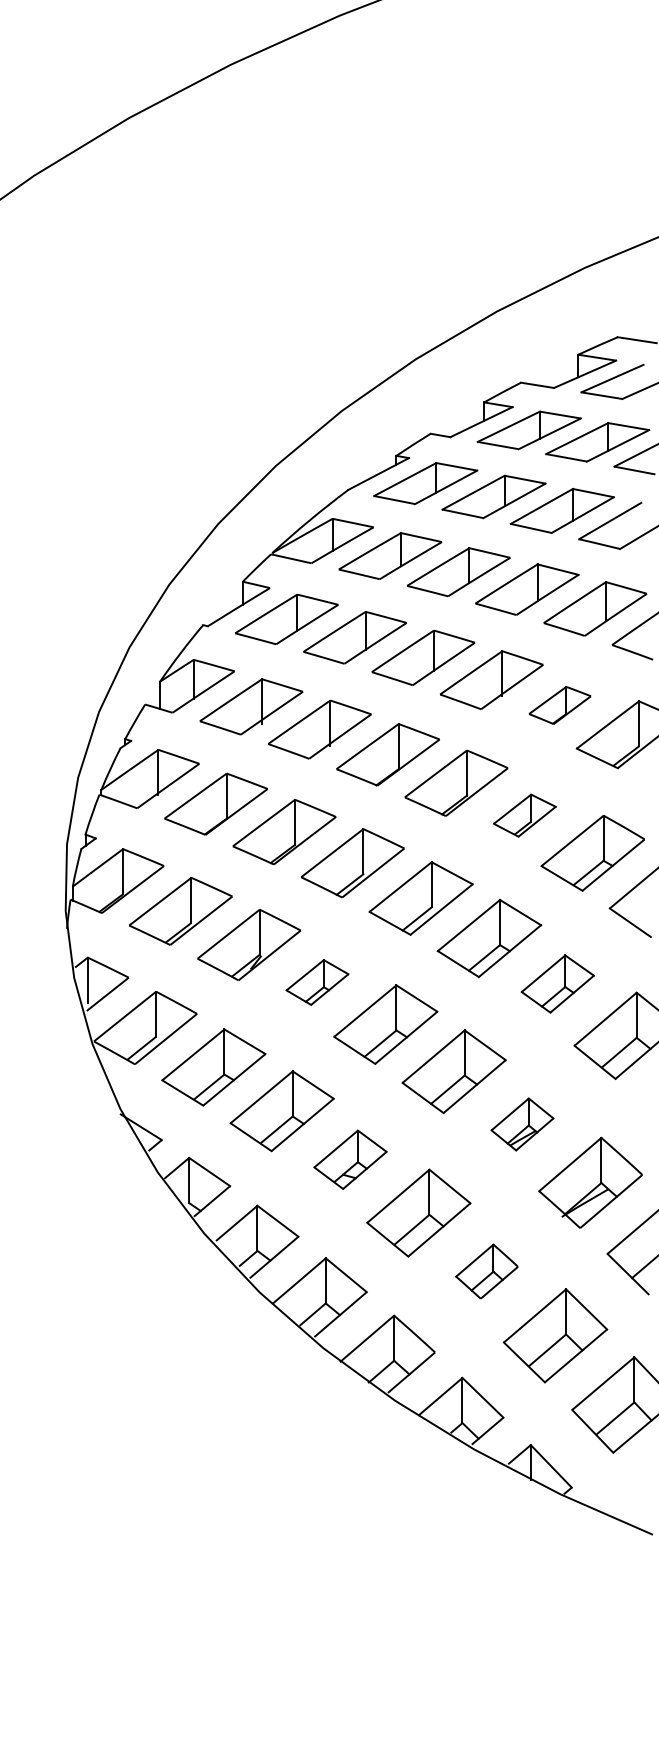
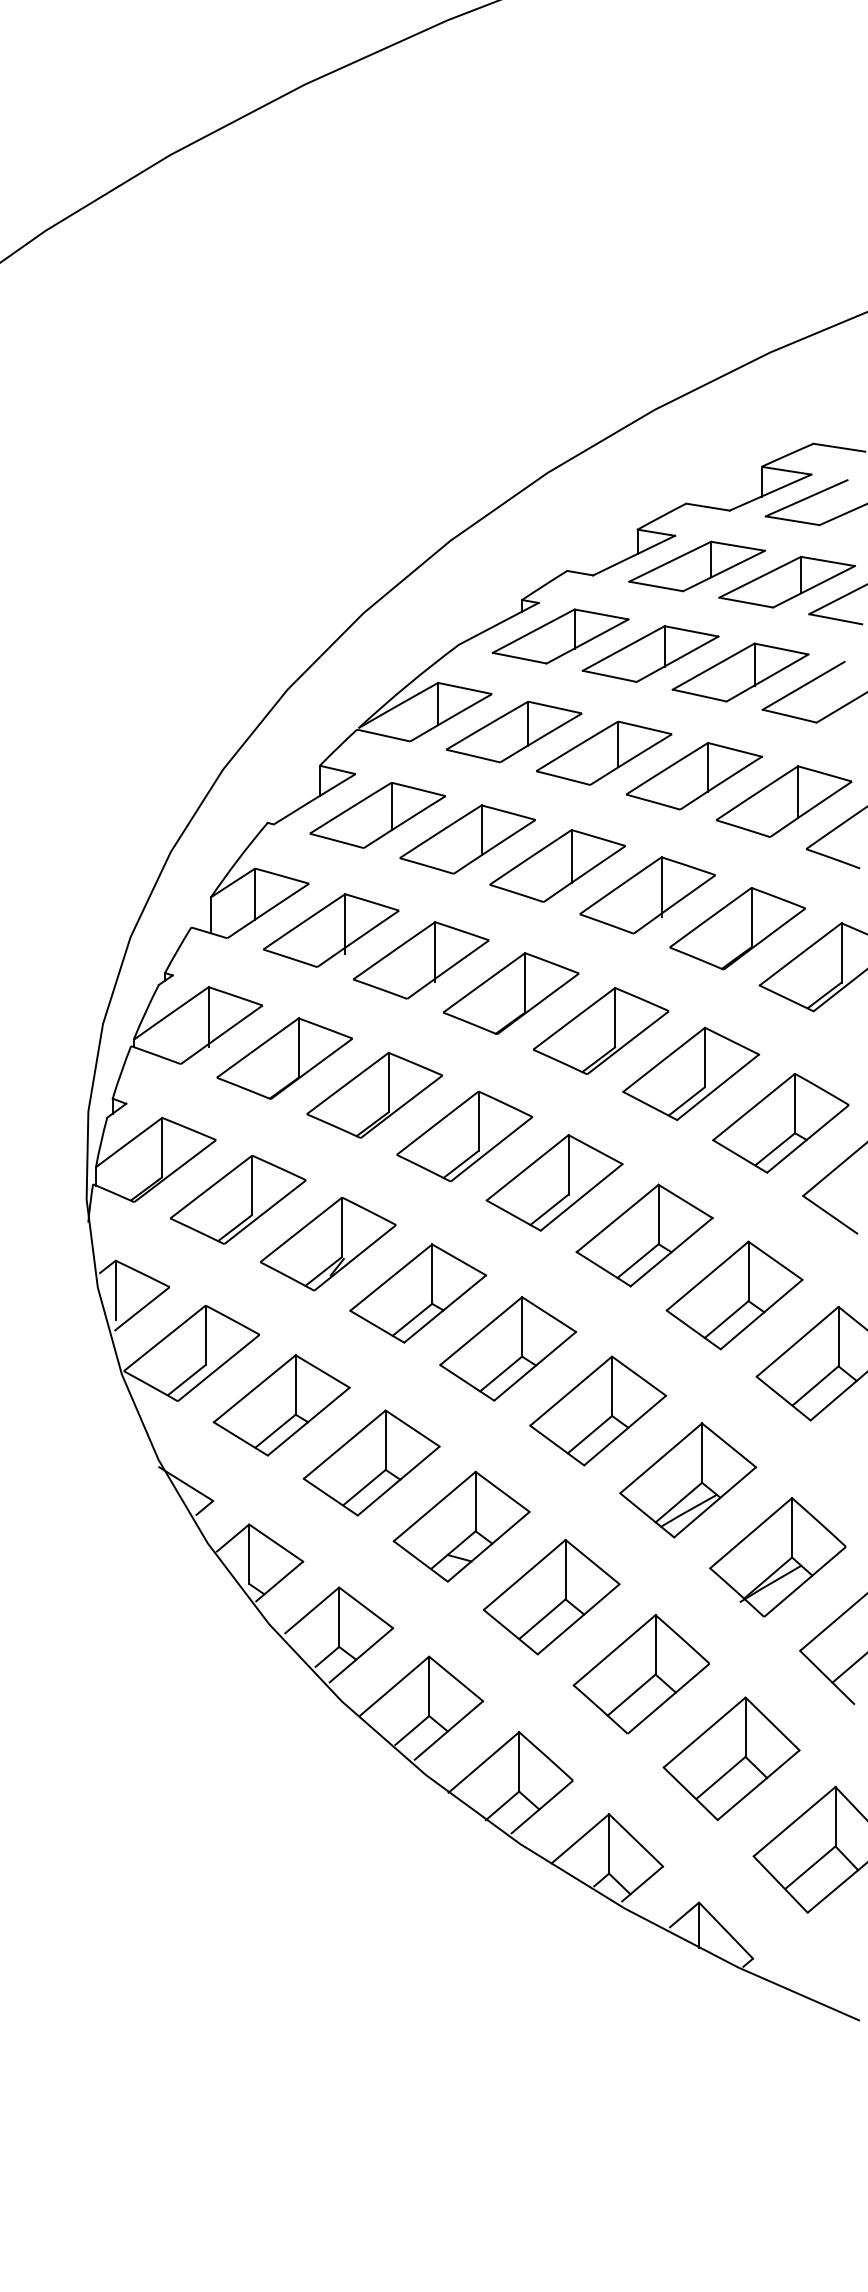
part: (559, 705) -> (736, 928), size x1.67
part: (524, 815) -> (690, 1073), size x1.67
part: (317, 982) -> (418, 1293), size x1.67
part: (557, 983) -> (734, 1294), size x1.43
part: (522, 1124) -> (688, 1480), size x1.67
part: (350, 1159) -> (461, 1526), size x1.43
part: (486, 1271) -> (640, 1674), size x1.67

